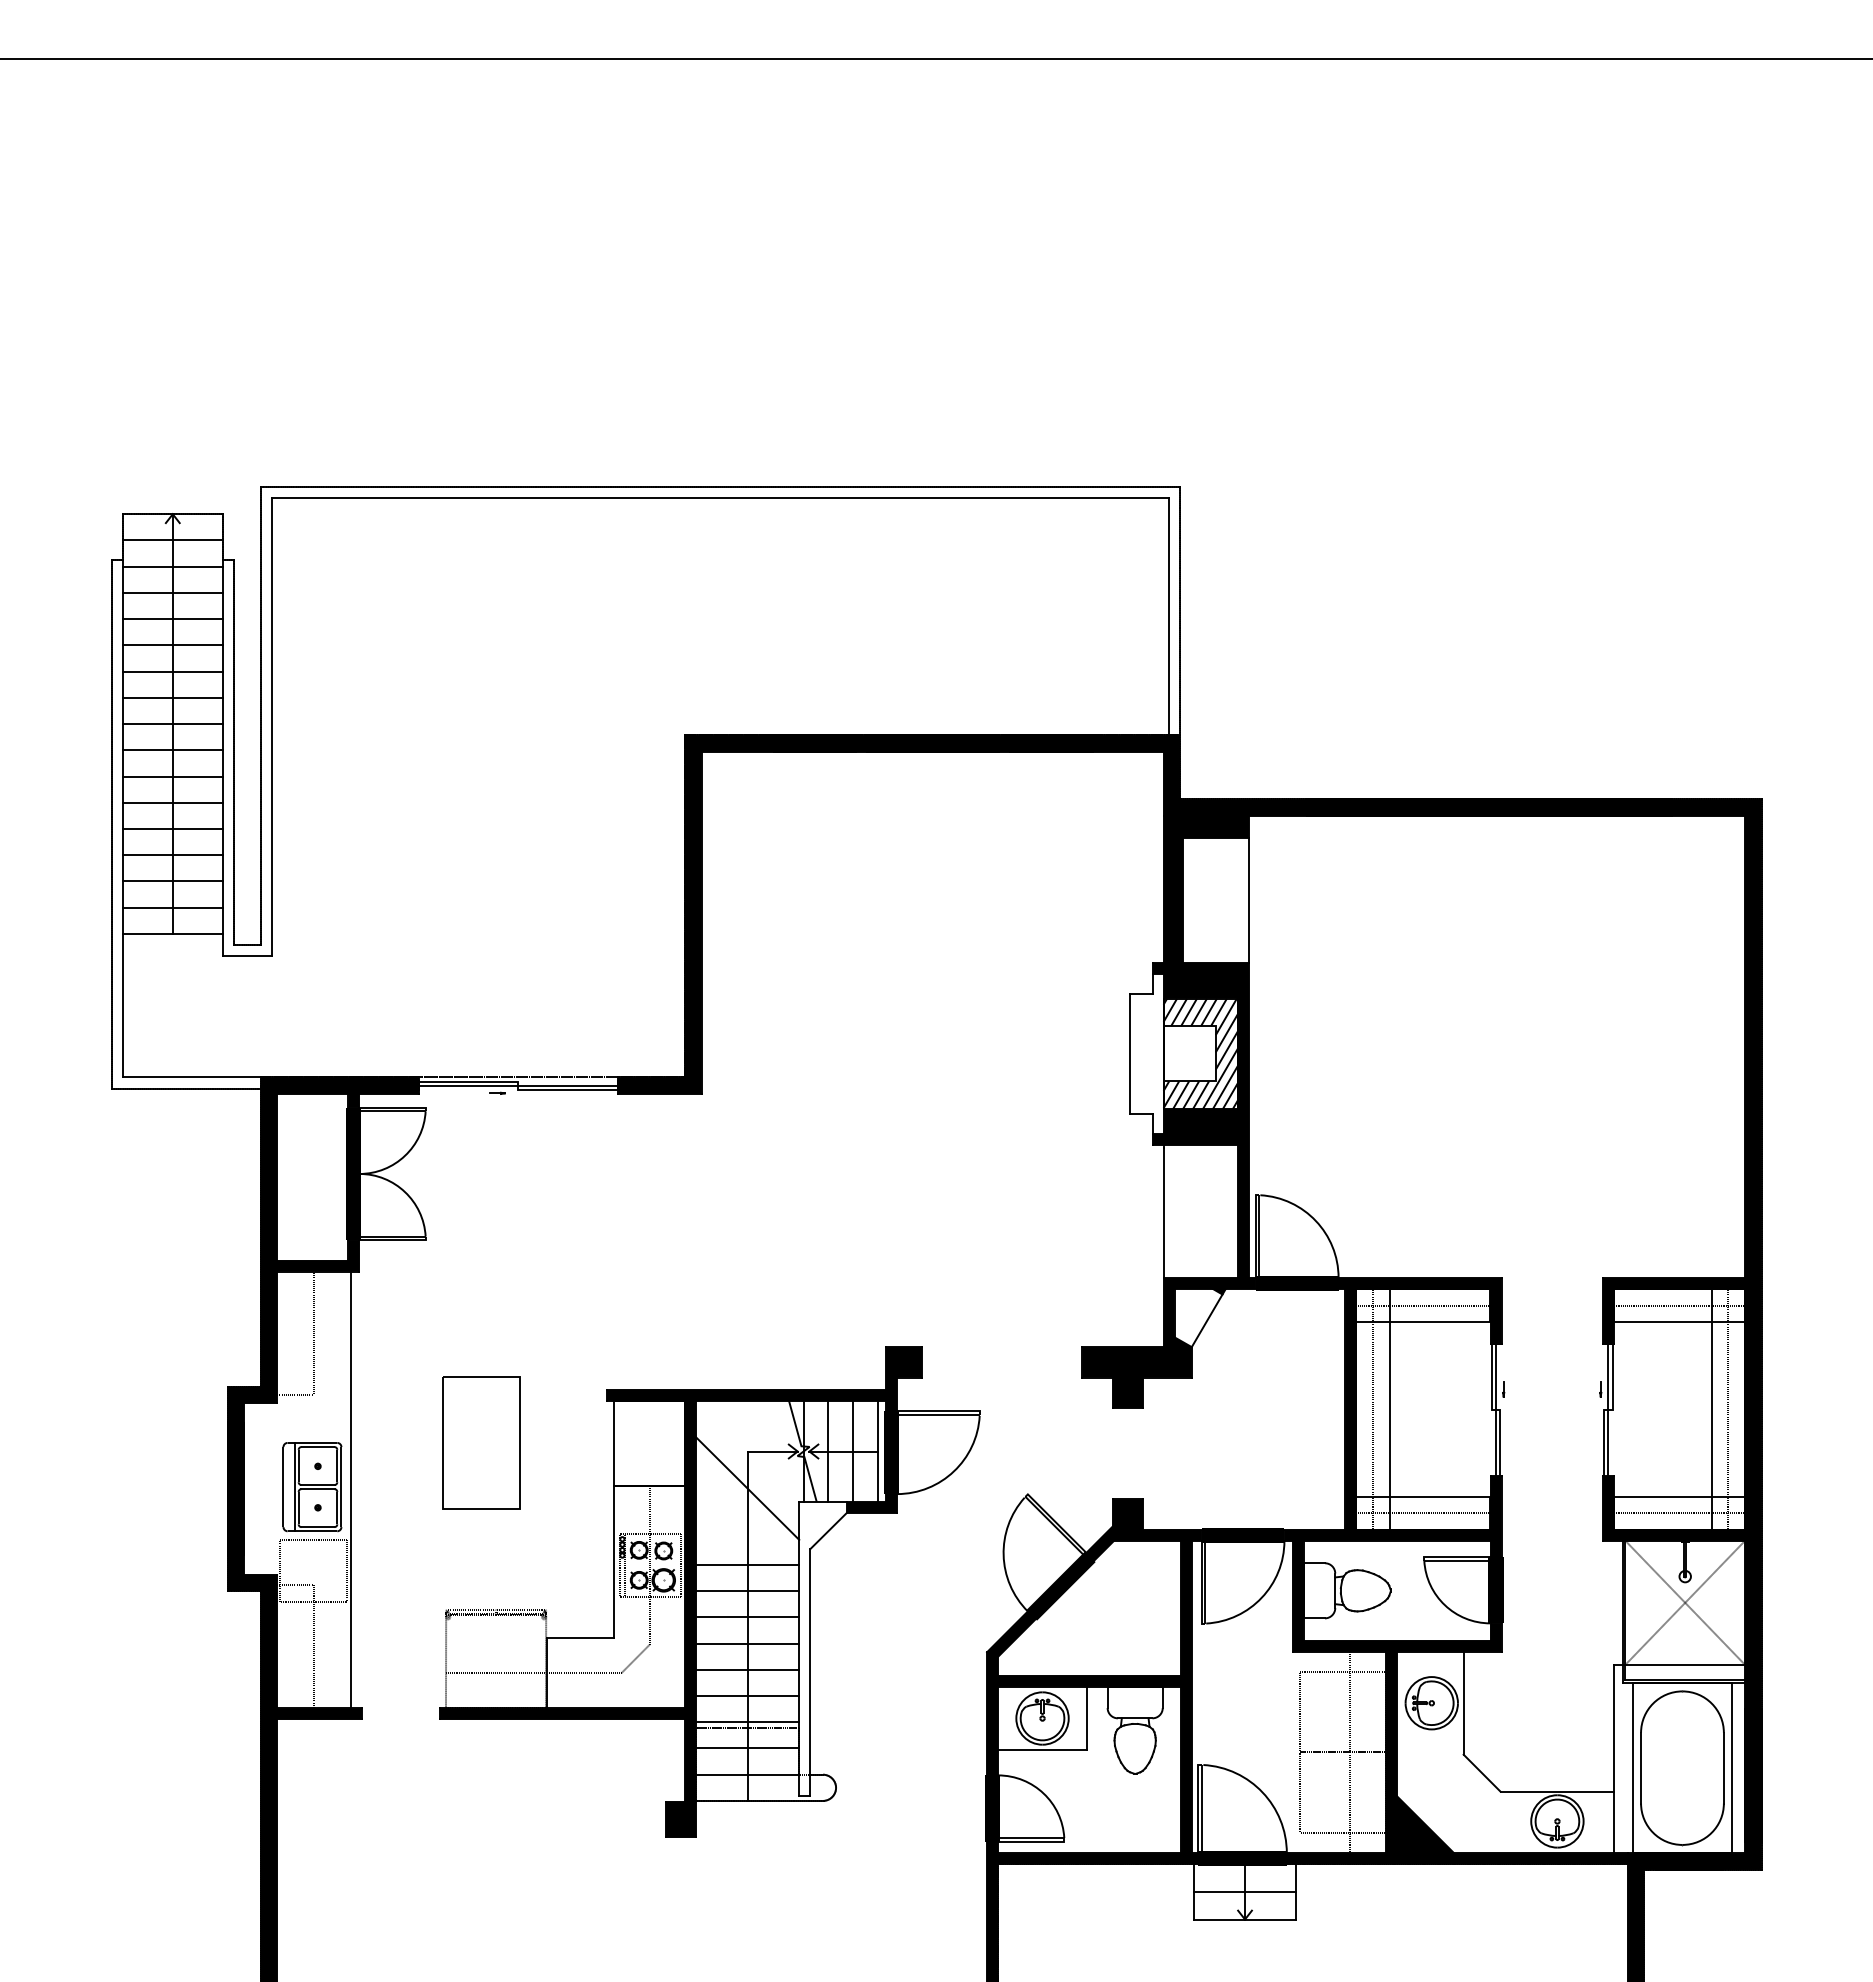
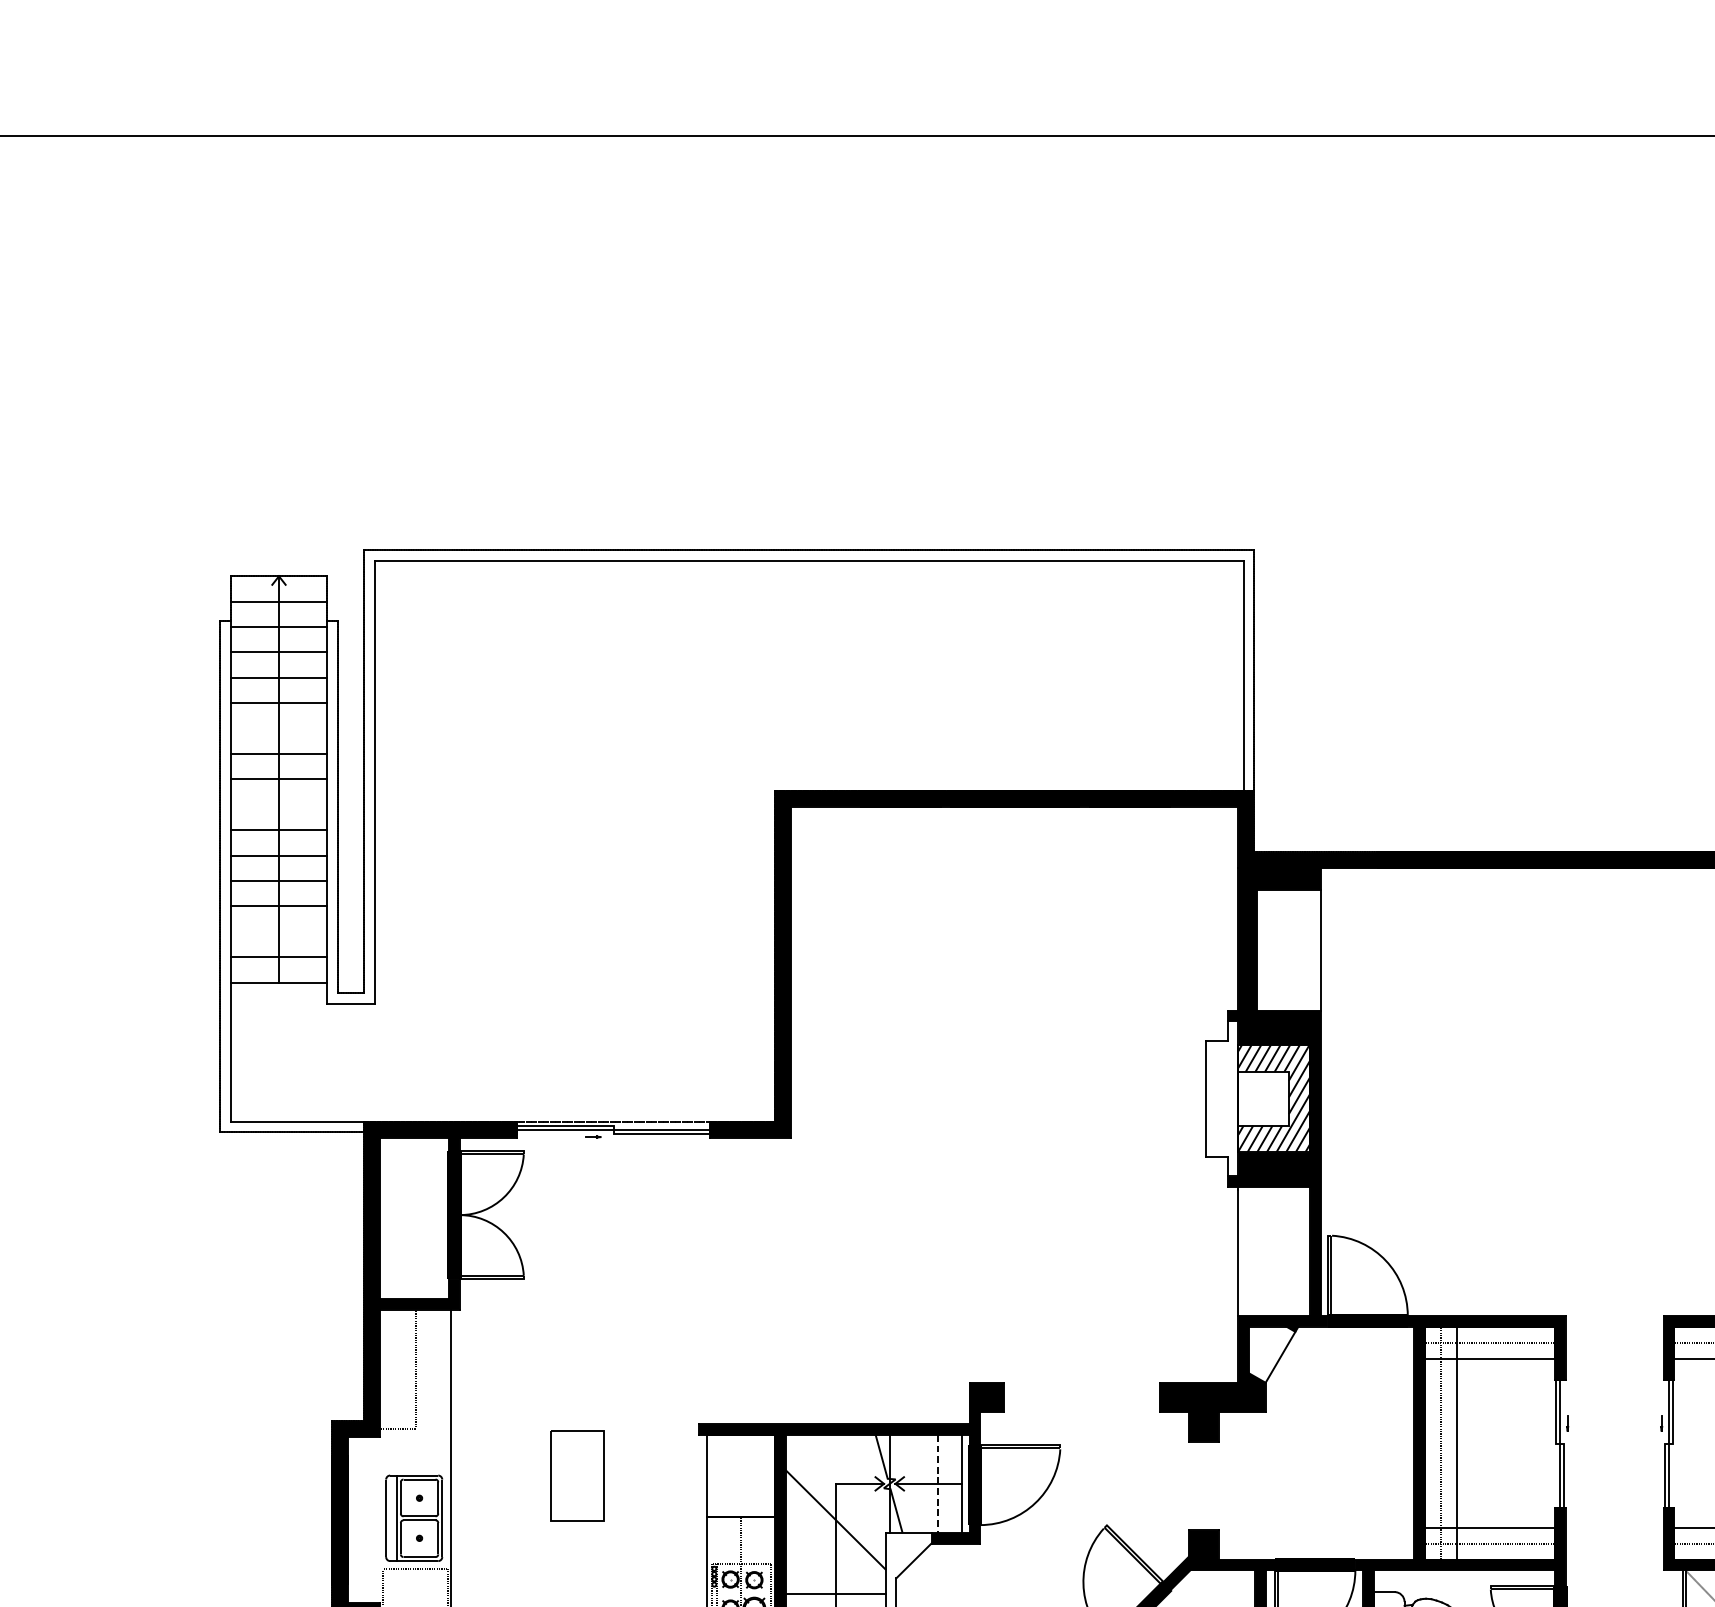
line: (172, 671) -> (278, 728), removed
line: (172, 750) -> (278, 805), removed
line: (172, 881) -> (278, 931), removed
part: (481, 1442) -> (577, 1475), size x0.7
line: (828, 1451) -> (913, 1483), removed
line: (853, 1451) -> (938, 1483), solid -> dashed

